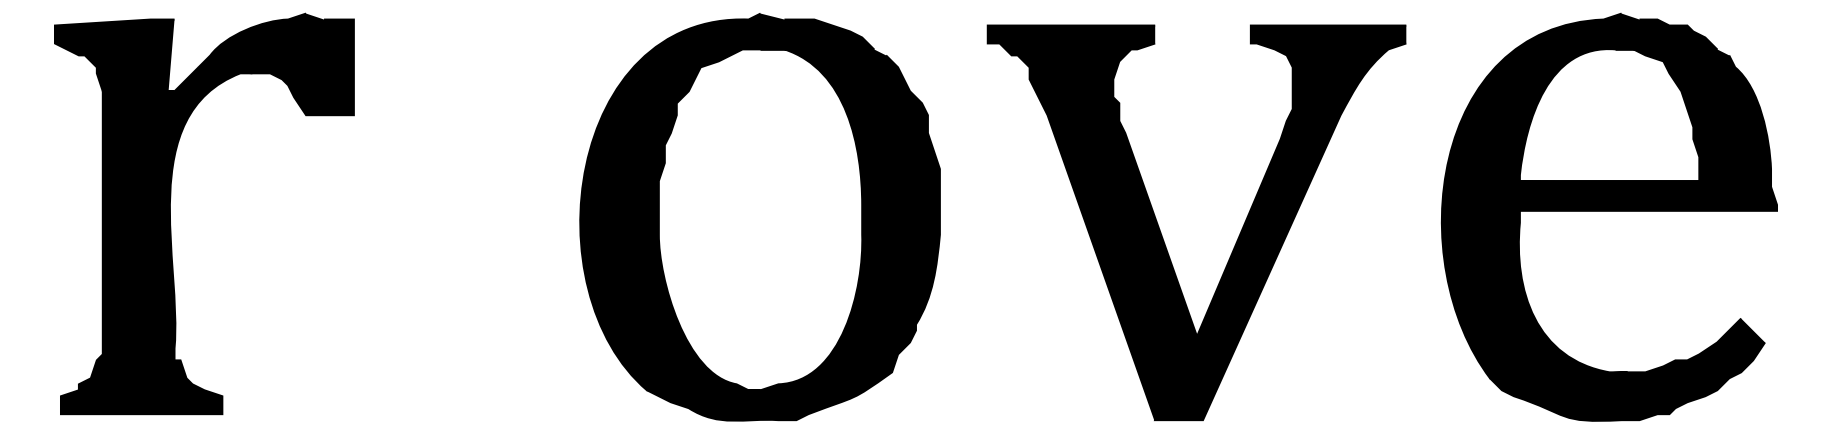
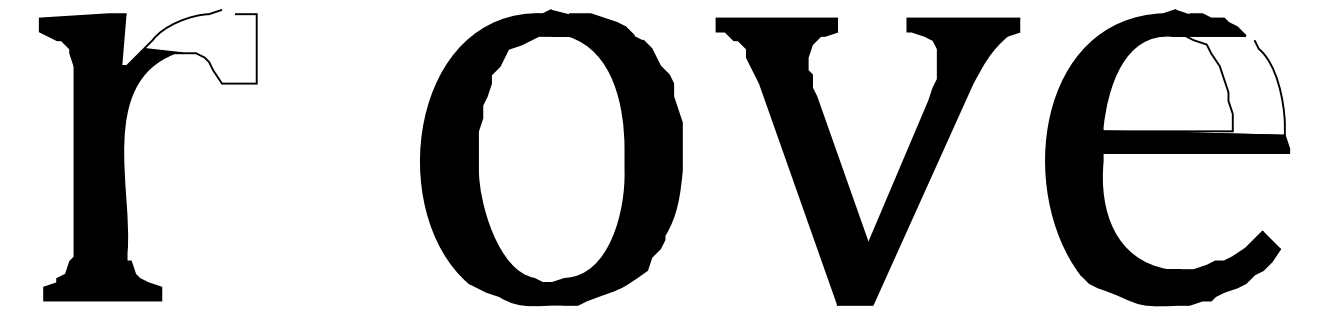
fill: (275, 64) -> (199, 46), removed
fill: (1645, 117) -> (1193, 85), removed

